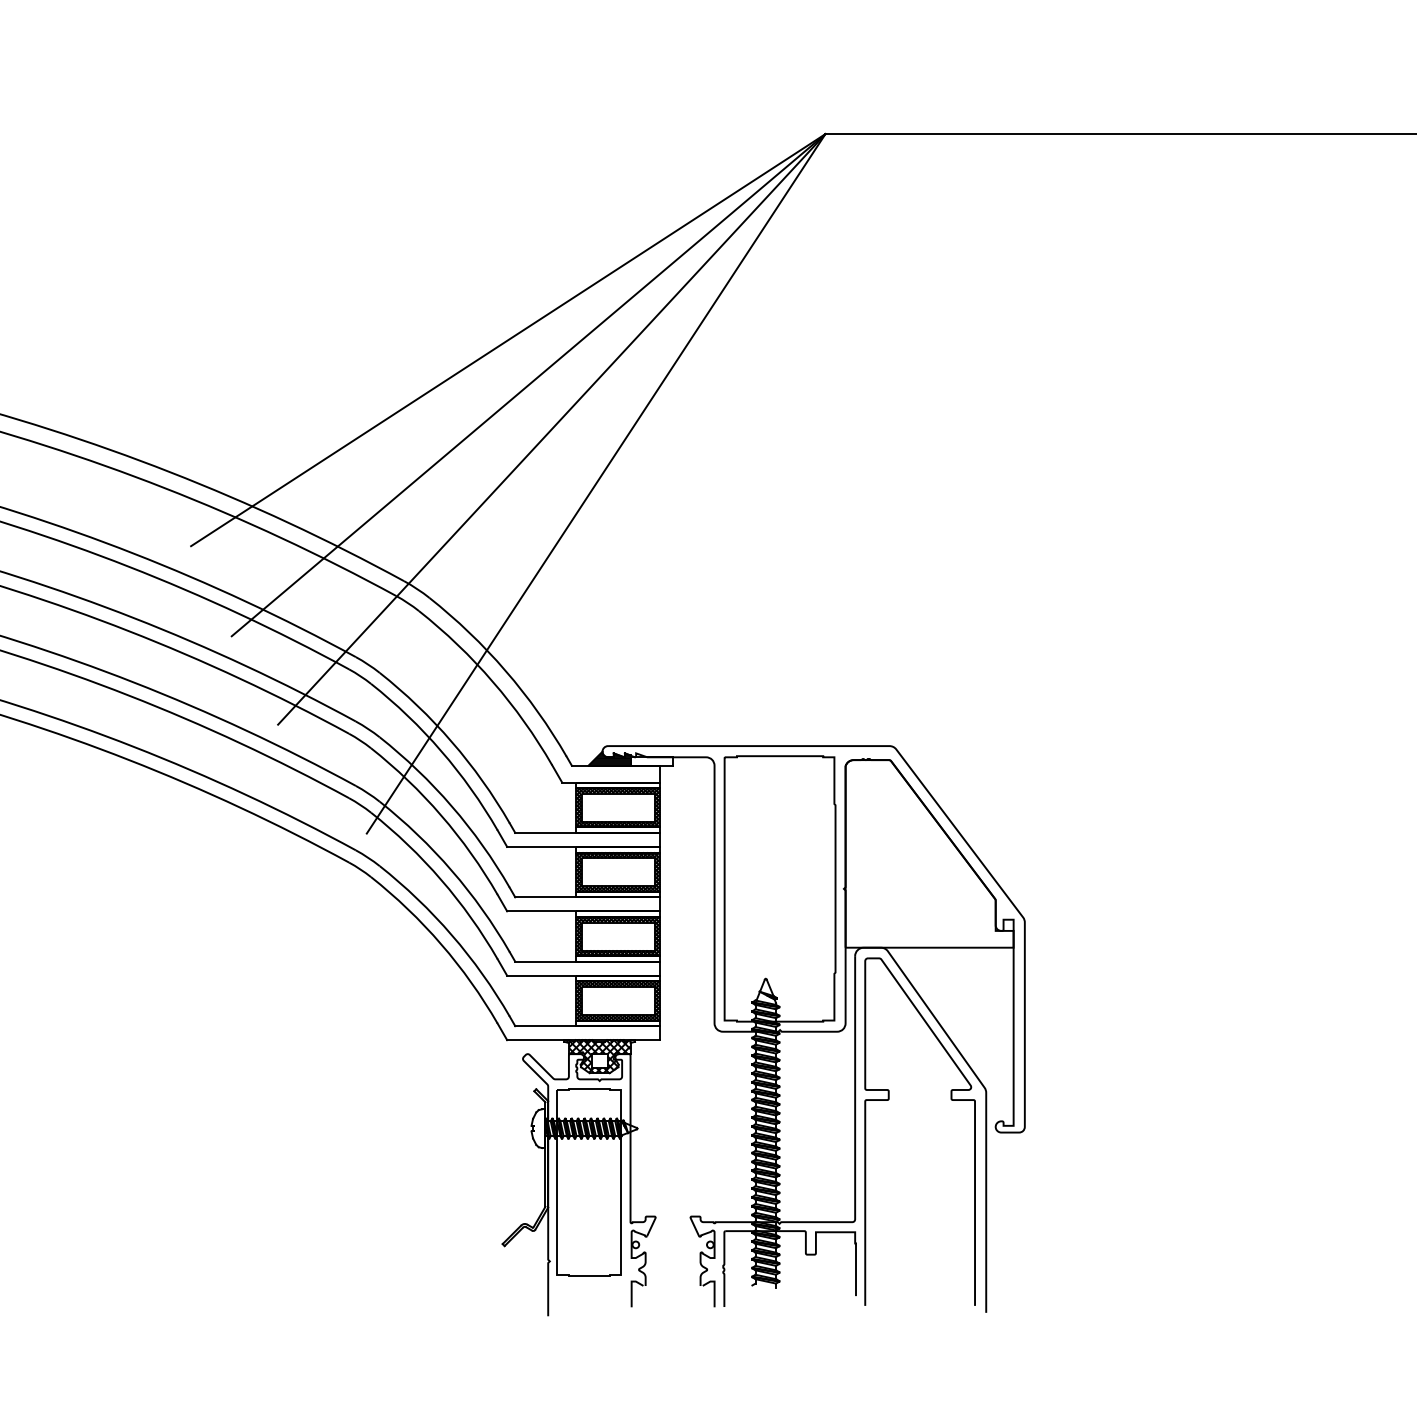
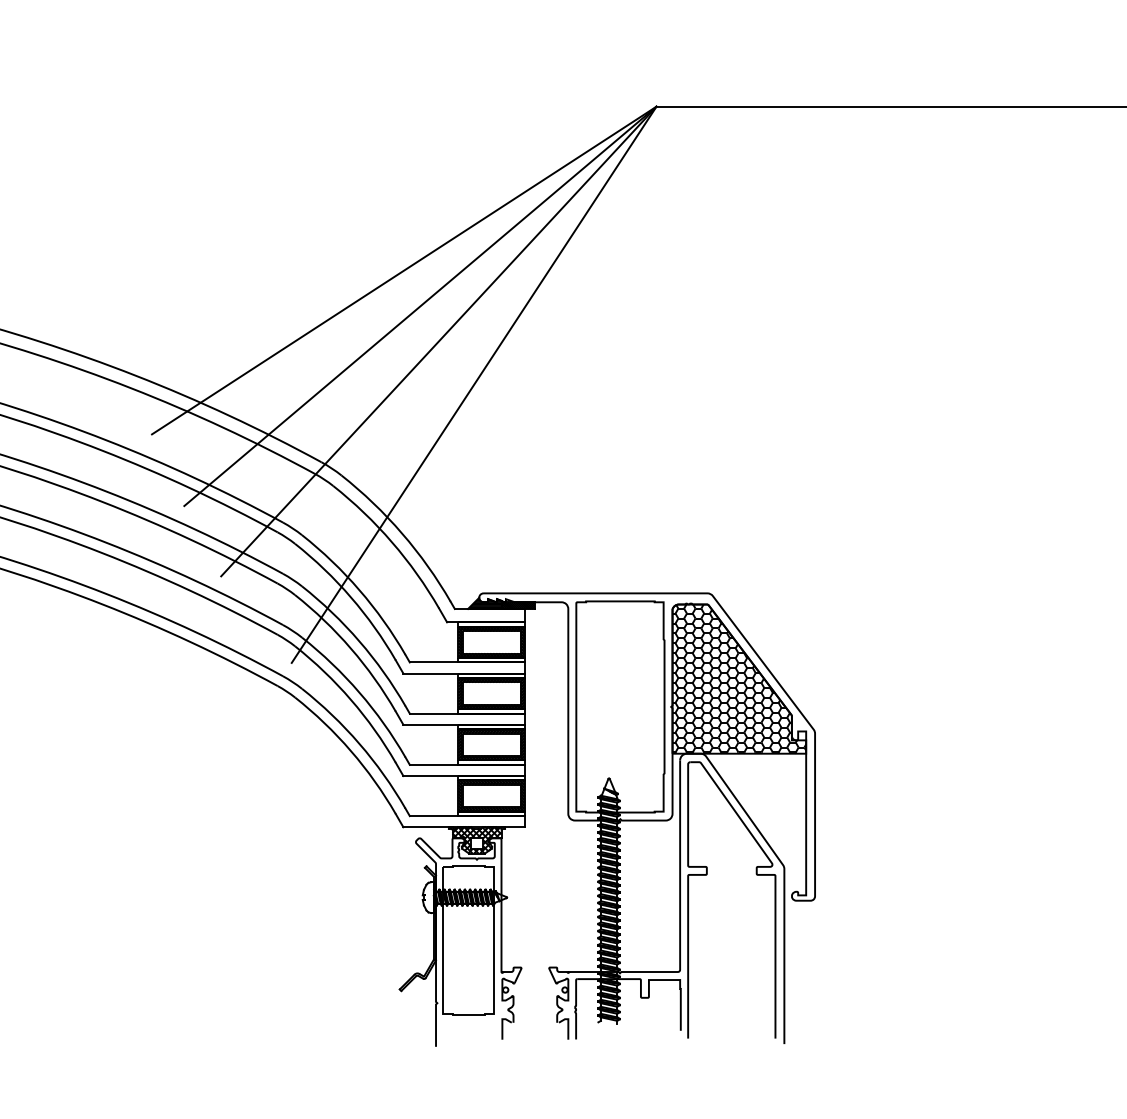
hatch: (651, 761) -> (518, 605), added
hatch: (929, 853) -> (739, 678), added

